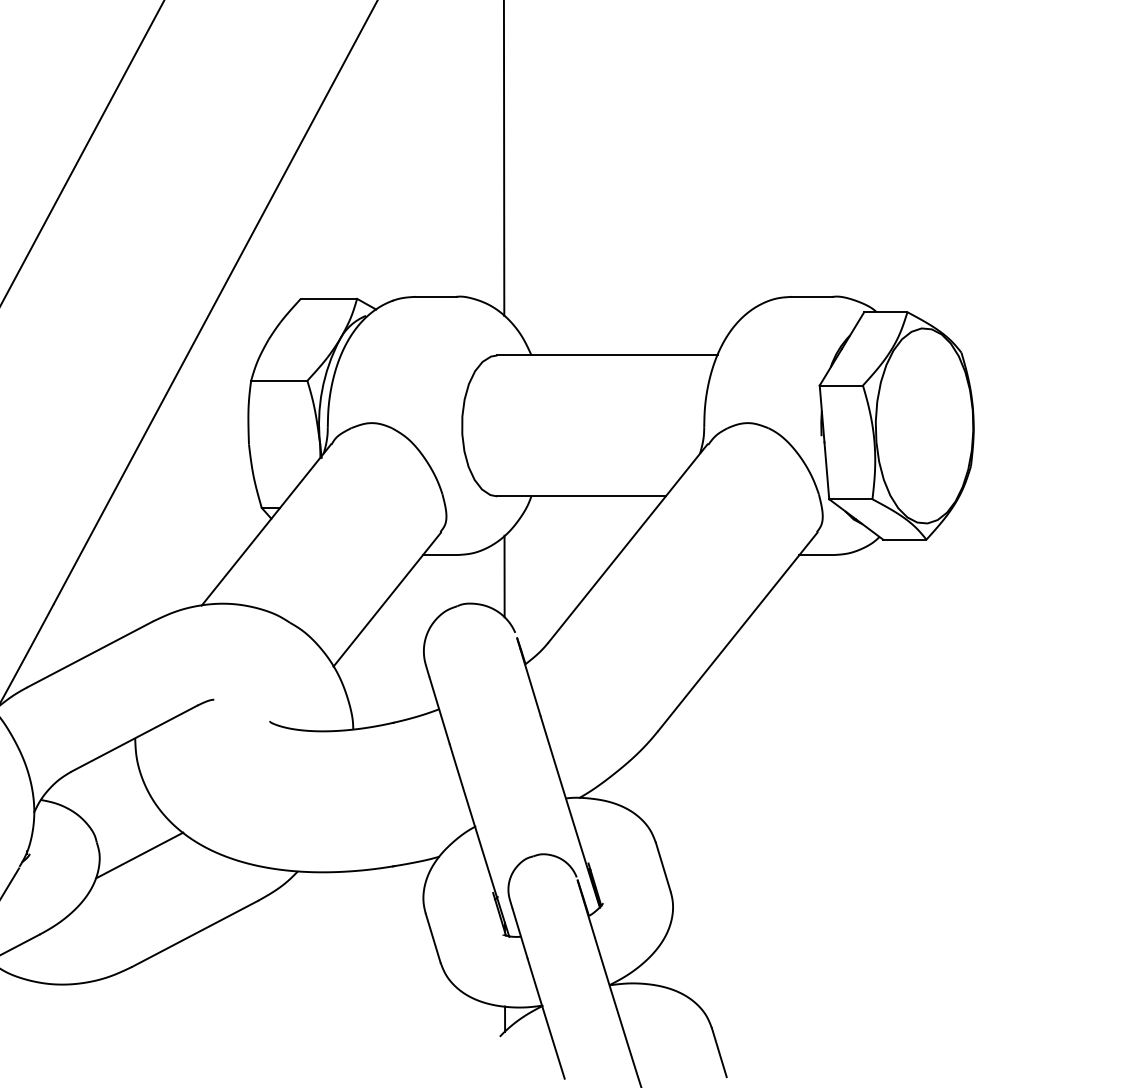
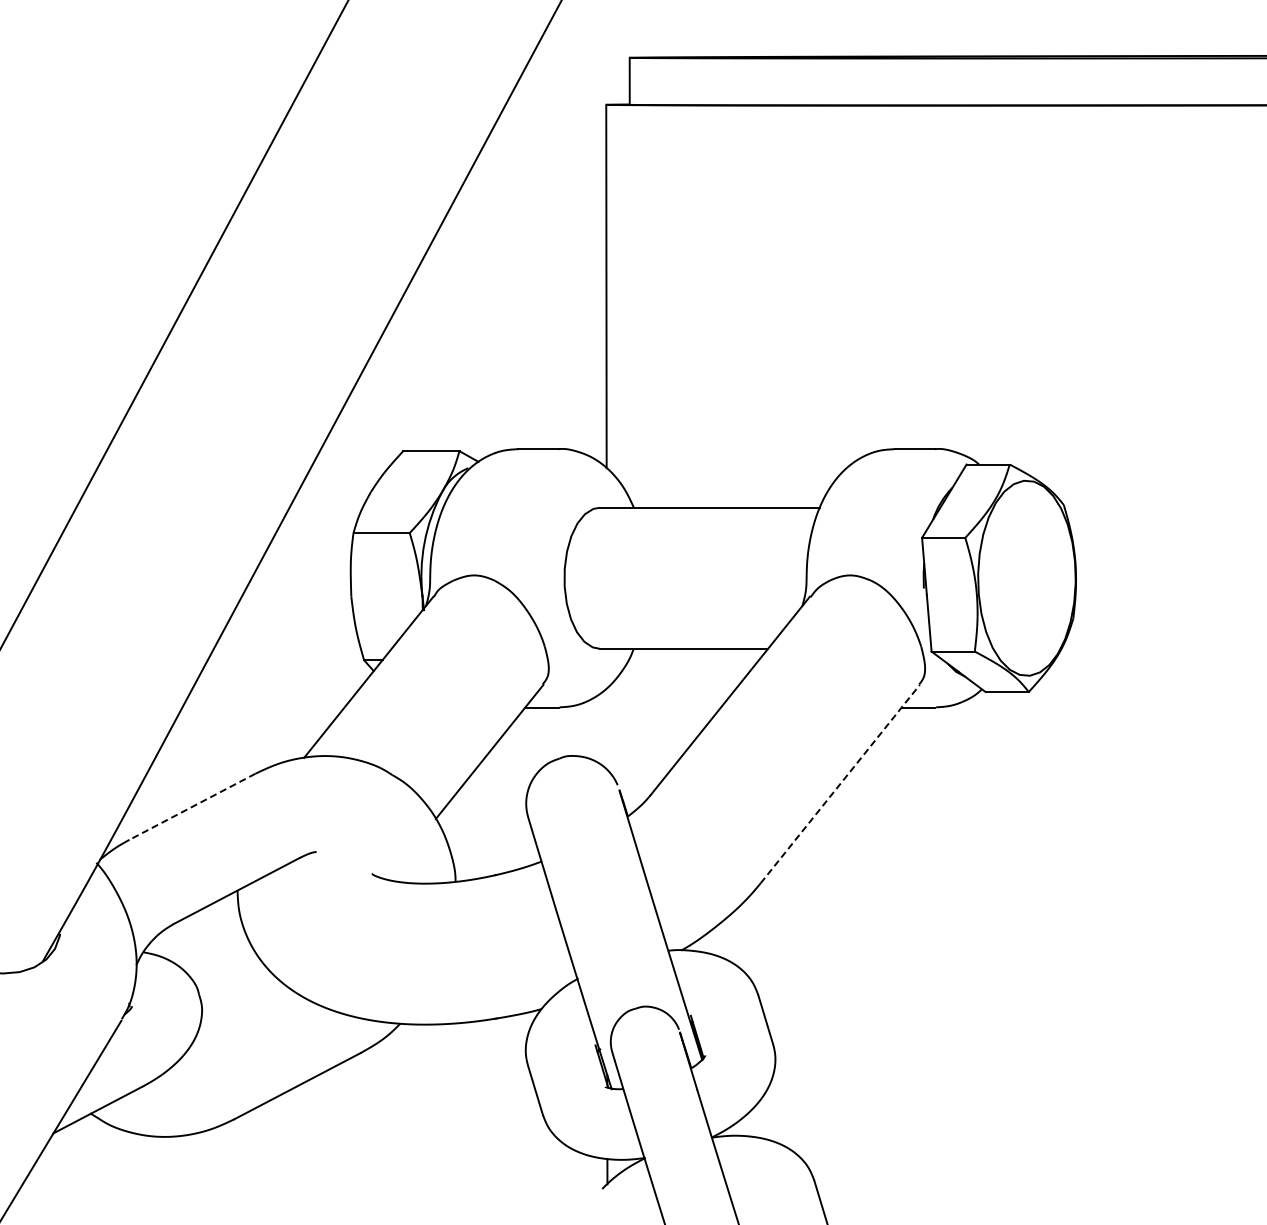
line: (504, 576) -> (606, 728), removed
line: (738, 631) -> (840, 783), solid -> dashed
line: (90, 655) -> (192, 807), solid -> dashed
line: (139, 855) -> (241, 1007), removed

